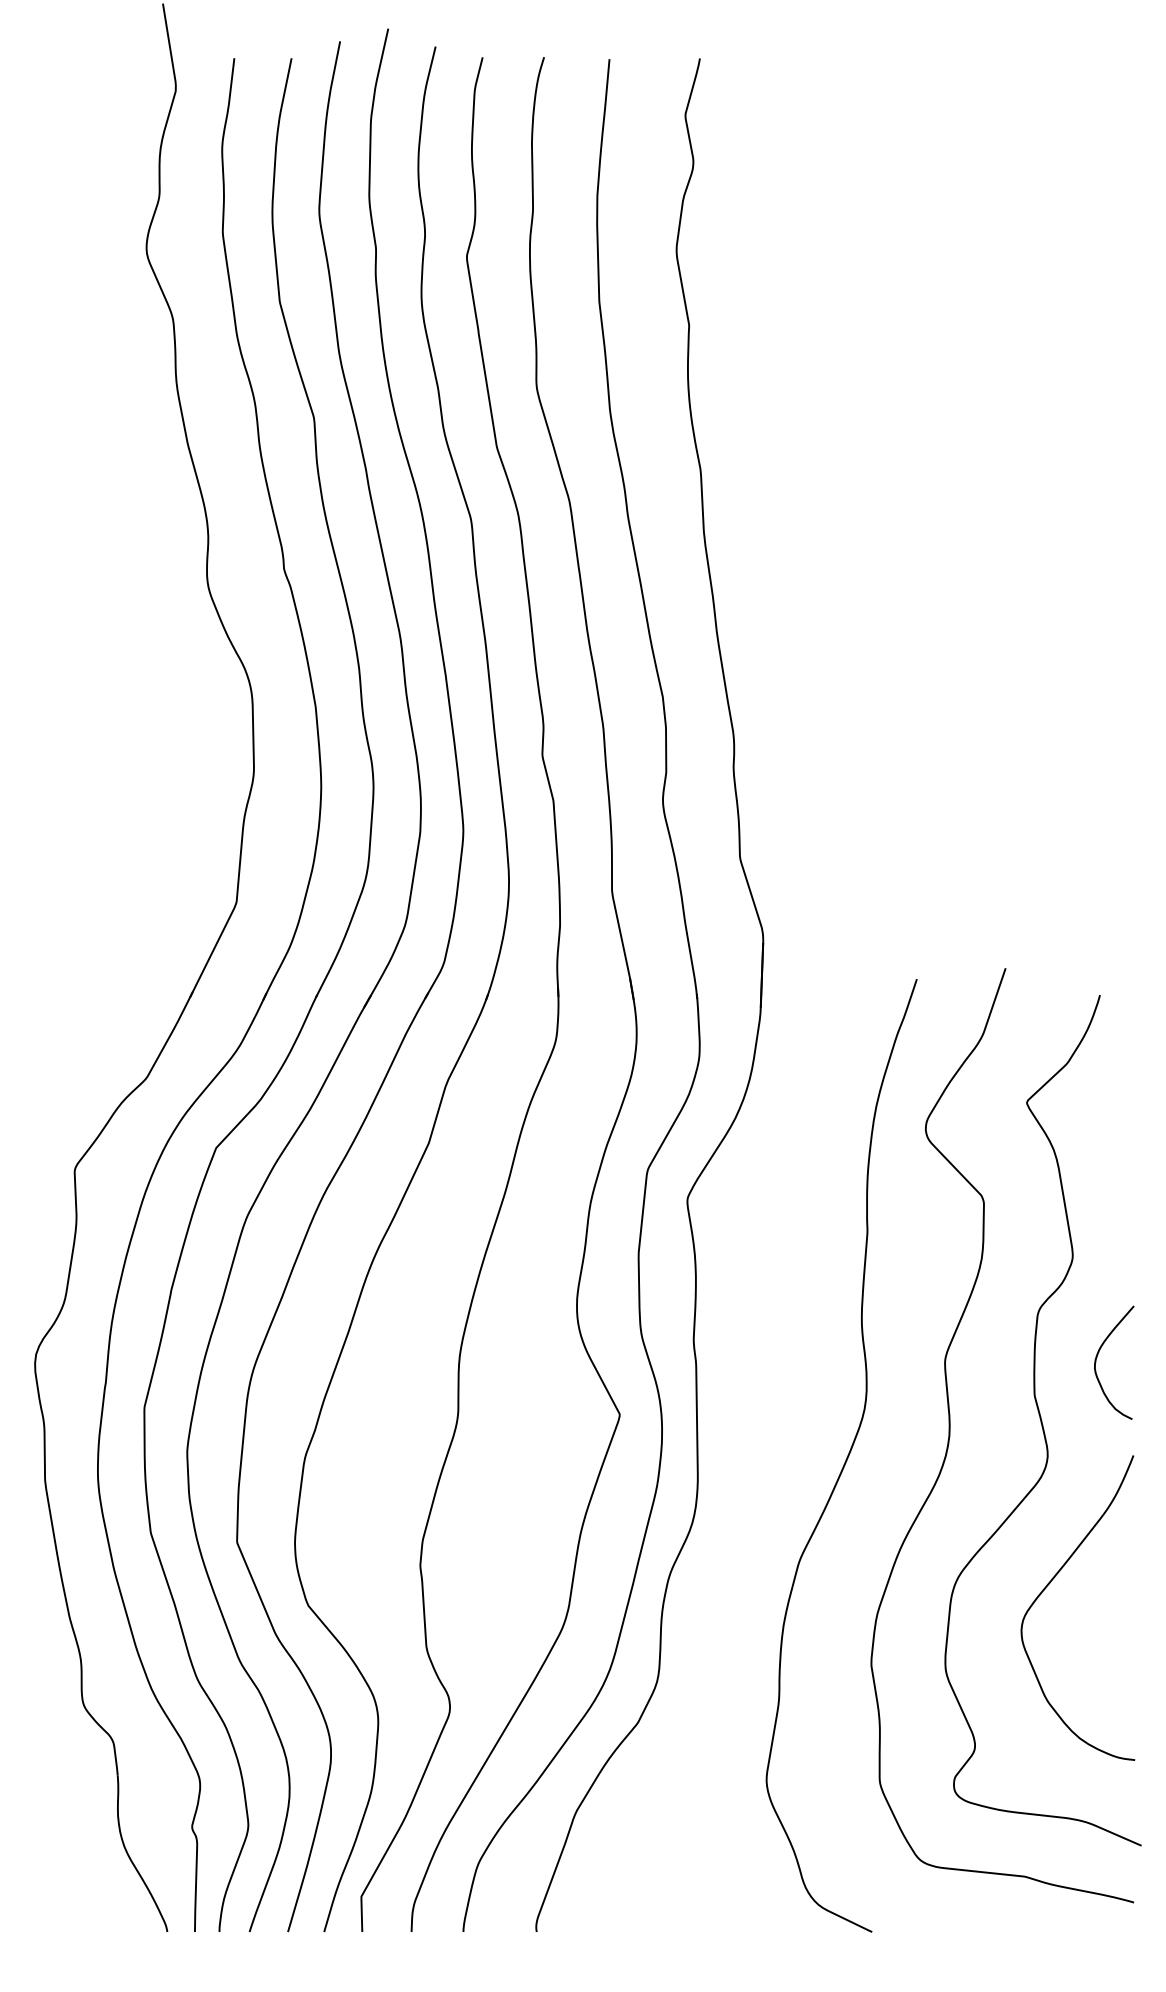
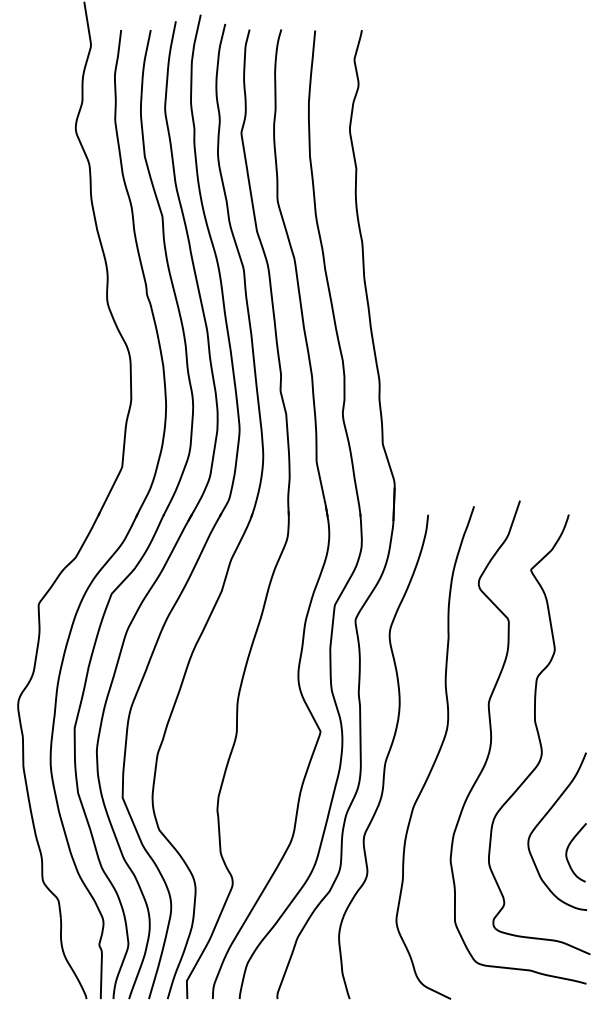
curve: (1099, 1356) -> (568, 849), moved
curve: (745, 1466) -> (385, 758), added

